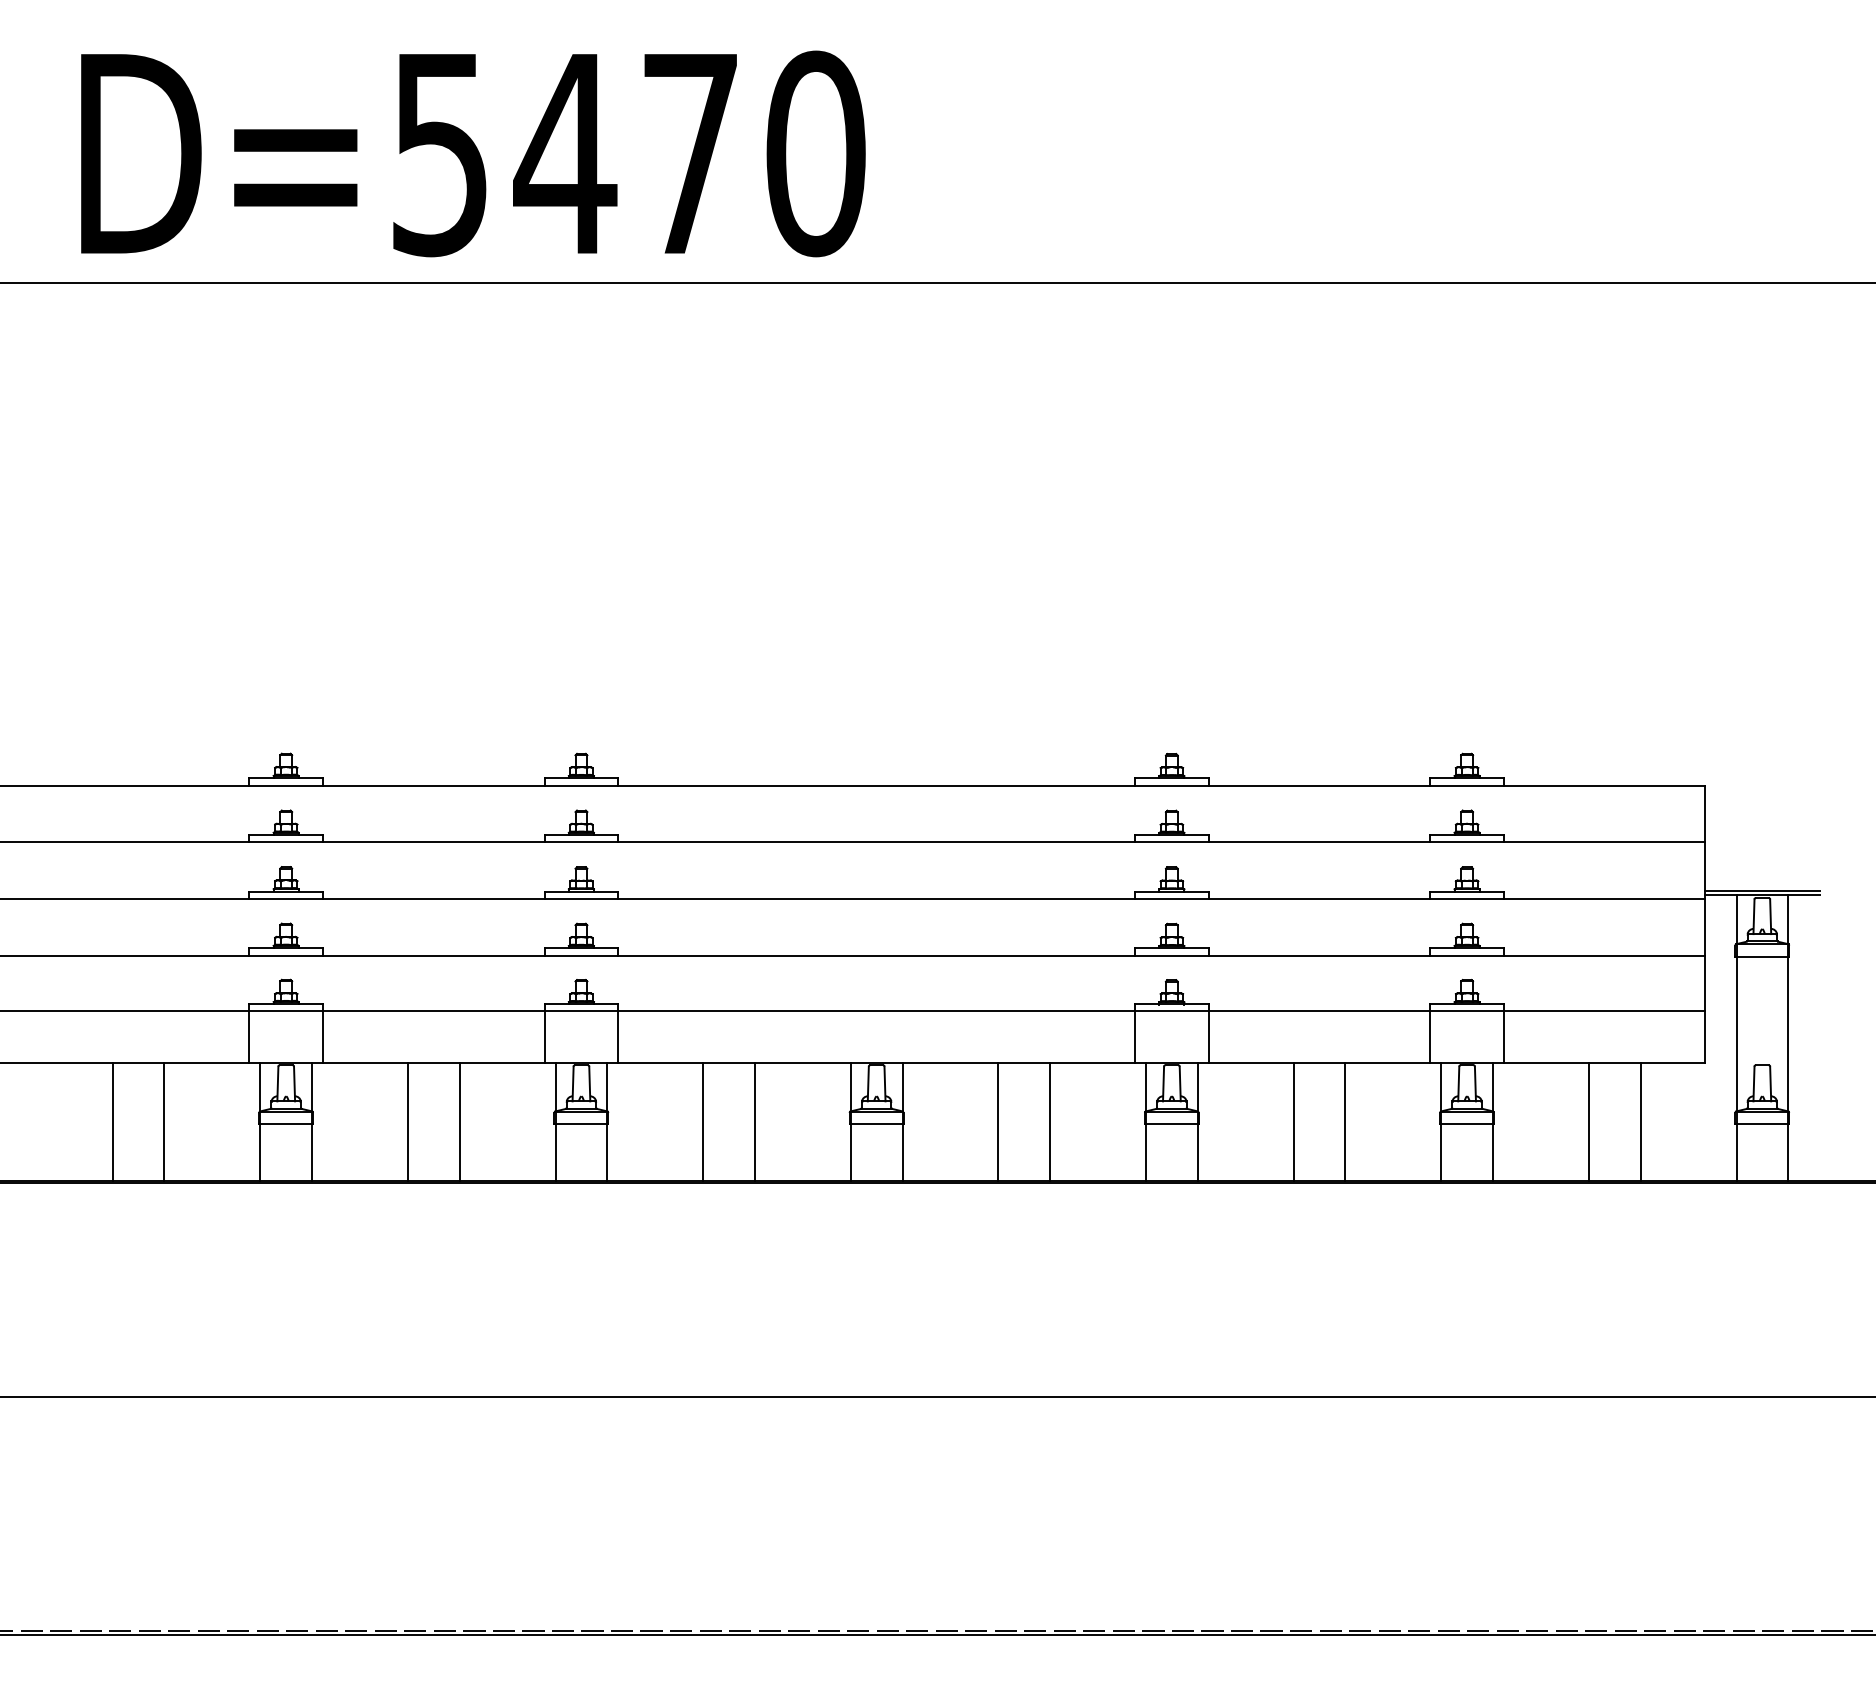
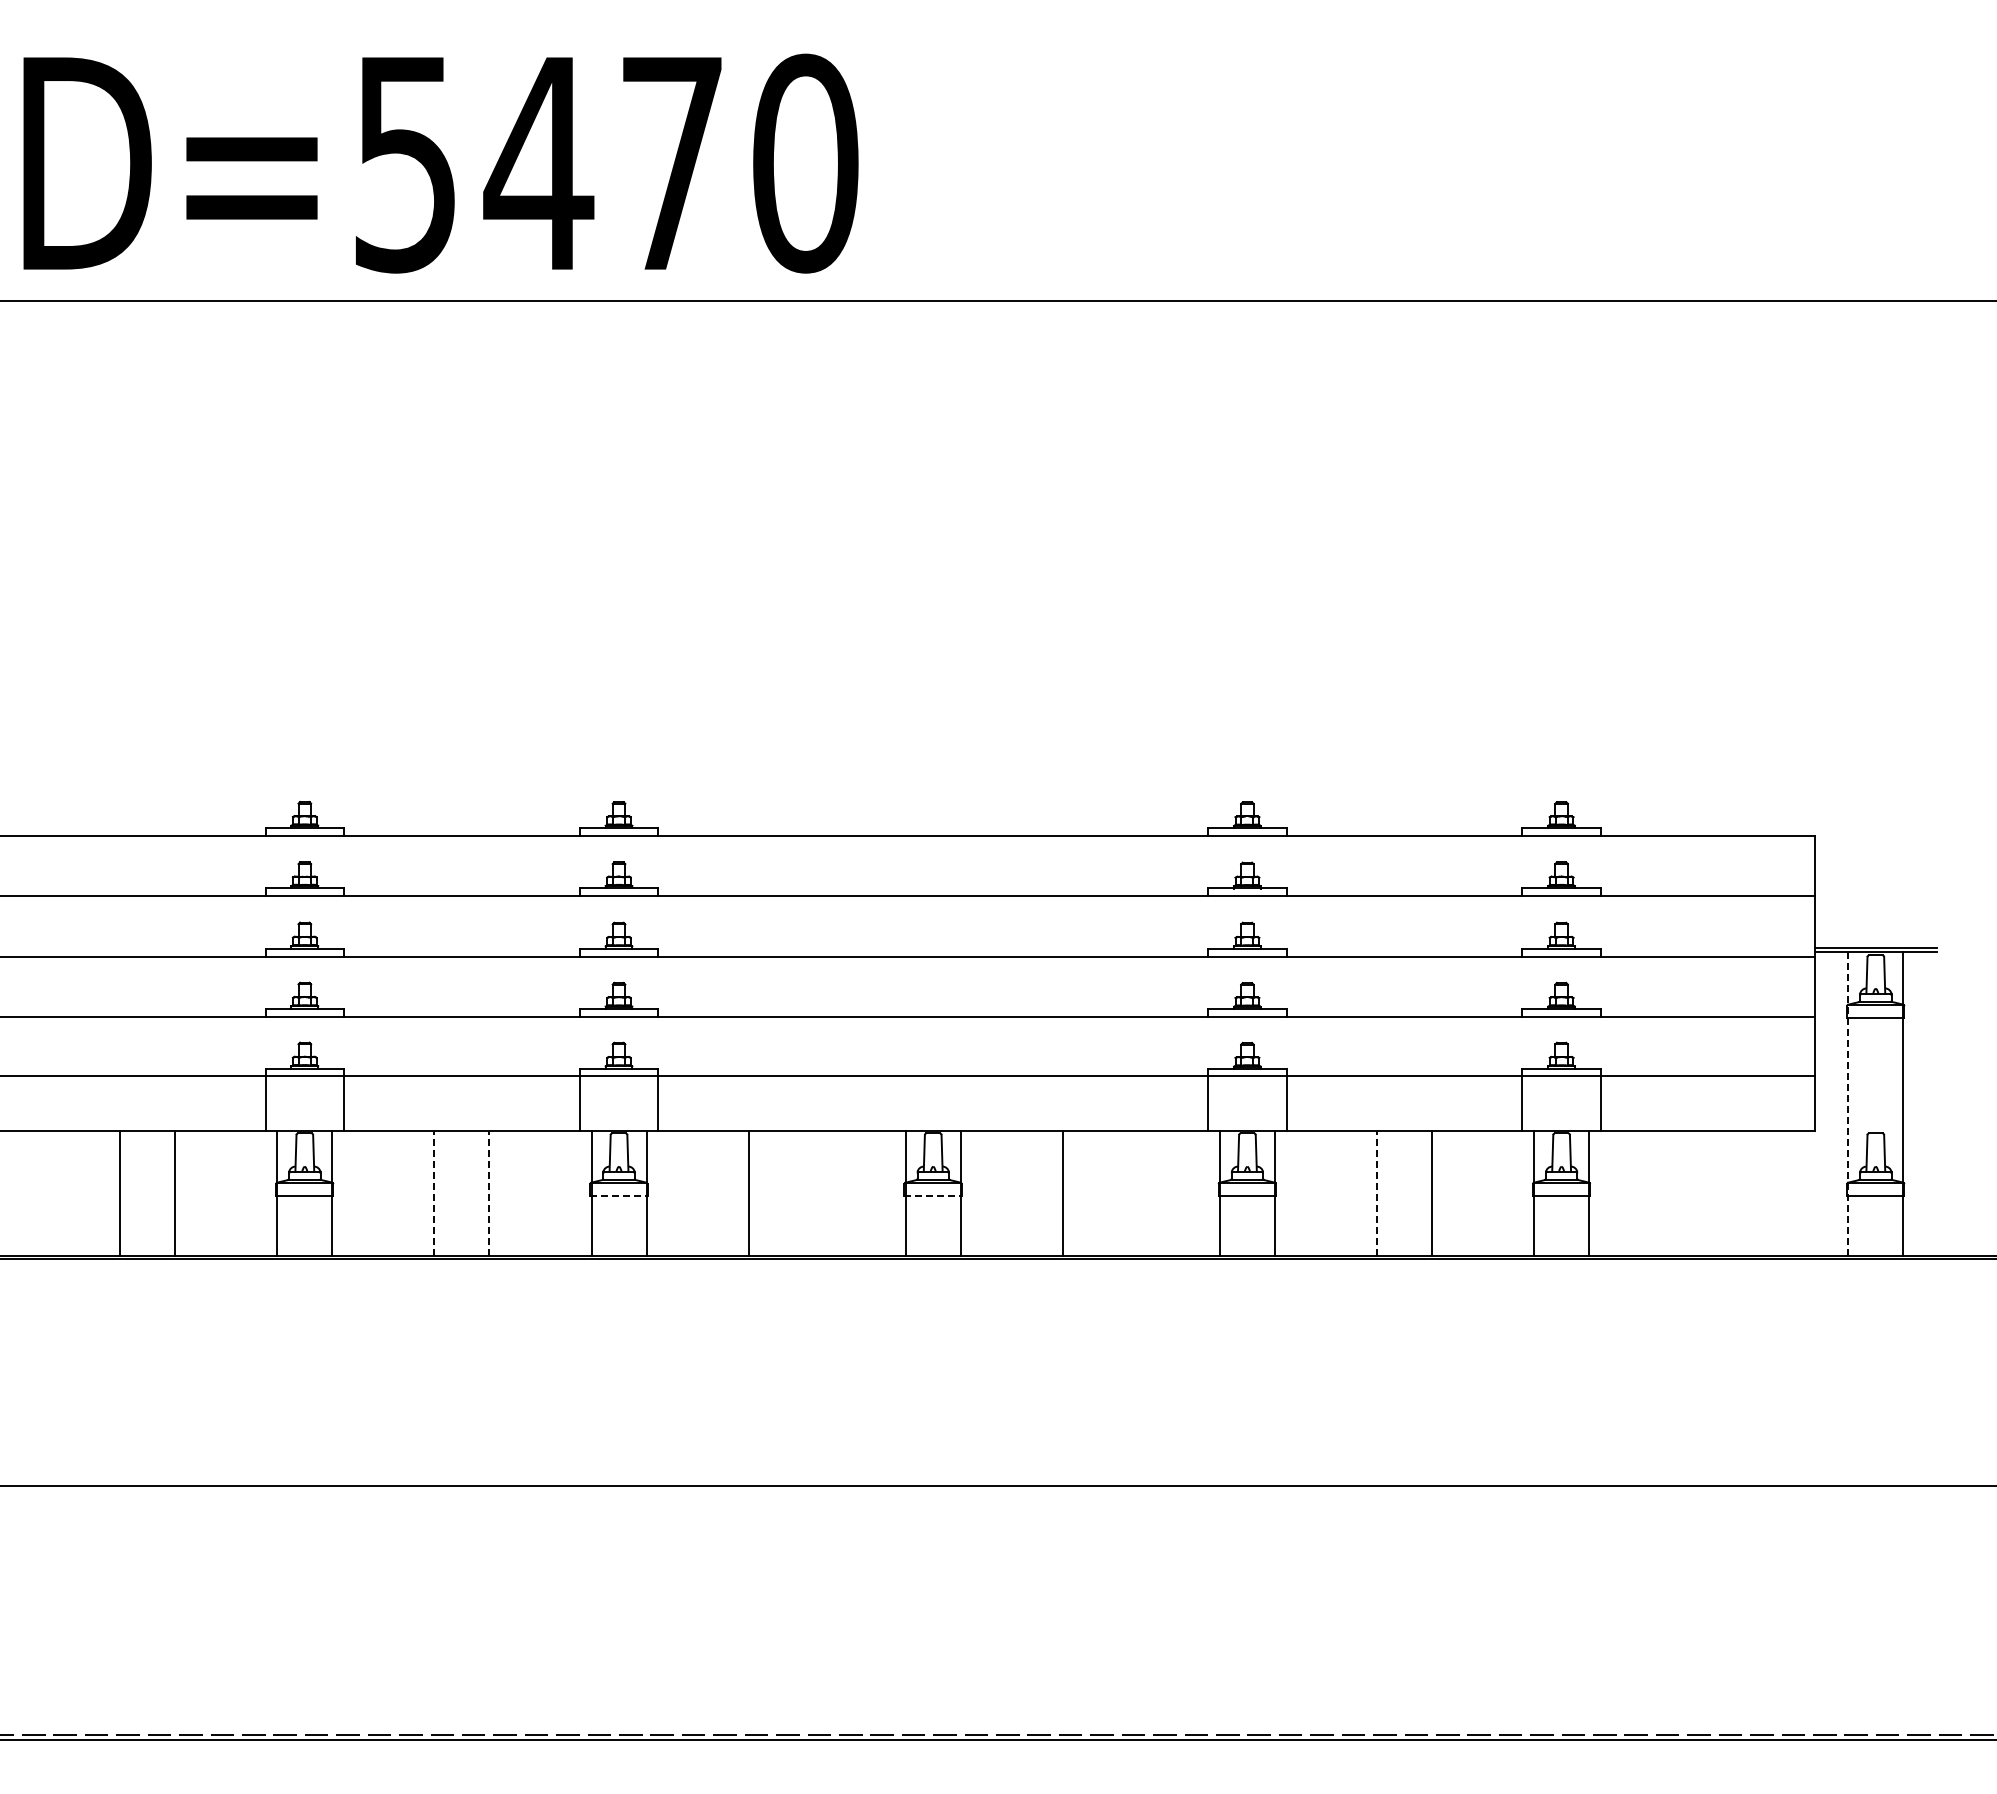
text: (472, 153) -> (440, 163), moved
line: (1736, 1037) -> (1848, 1103), solid -> dashed
line: (408, 1121) -> (434, 1193), solid -> dashed
line: (459, 1121) -> (489, 1193), solid -> dashed
line: (754, 1121) -> (803, 1193), removed
line: (1049, 1121) -> (1117, 1193), removed
line: (1294, 1121) -> (1377, 1193), solid -> dashed
line: (1589, 1121) -> (1691, 1193), removed
line: (1640, 1121) -> (1746, 1193), removed
line: (580, 1124) -> (618, 1196), solid -> dashed
line: (876, 1124) -> (933, 1196), solid -> dashed

